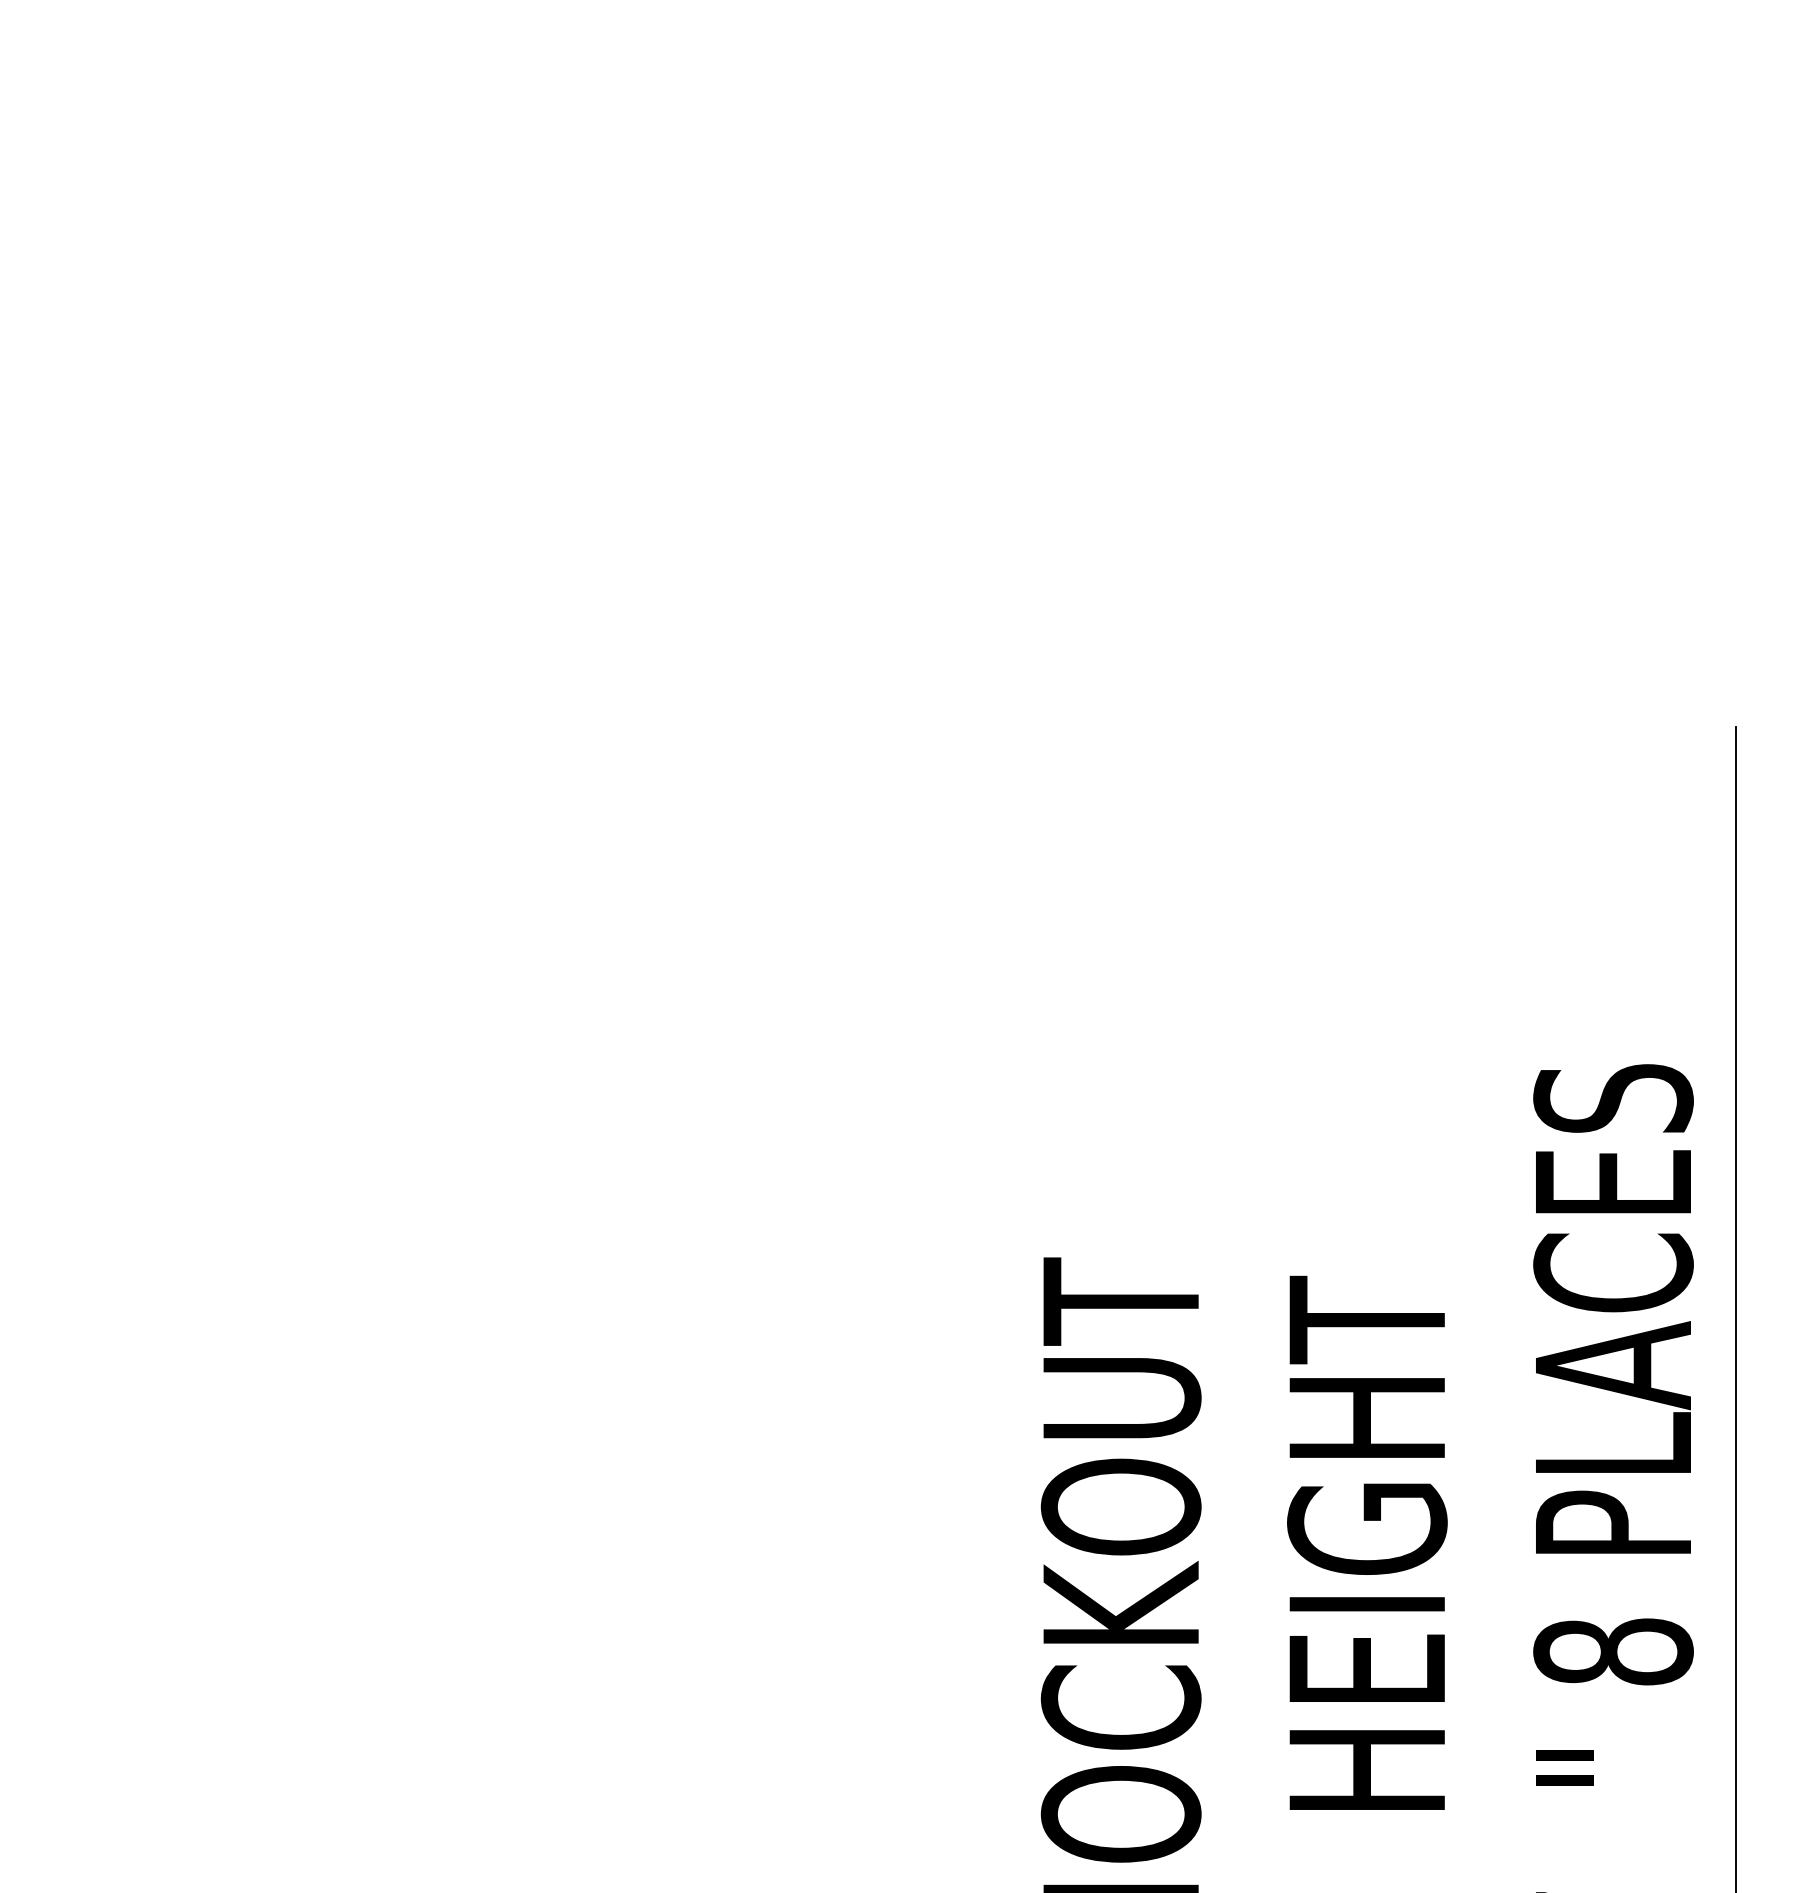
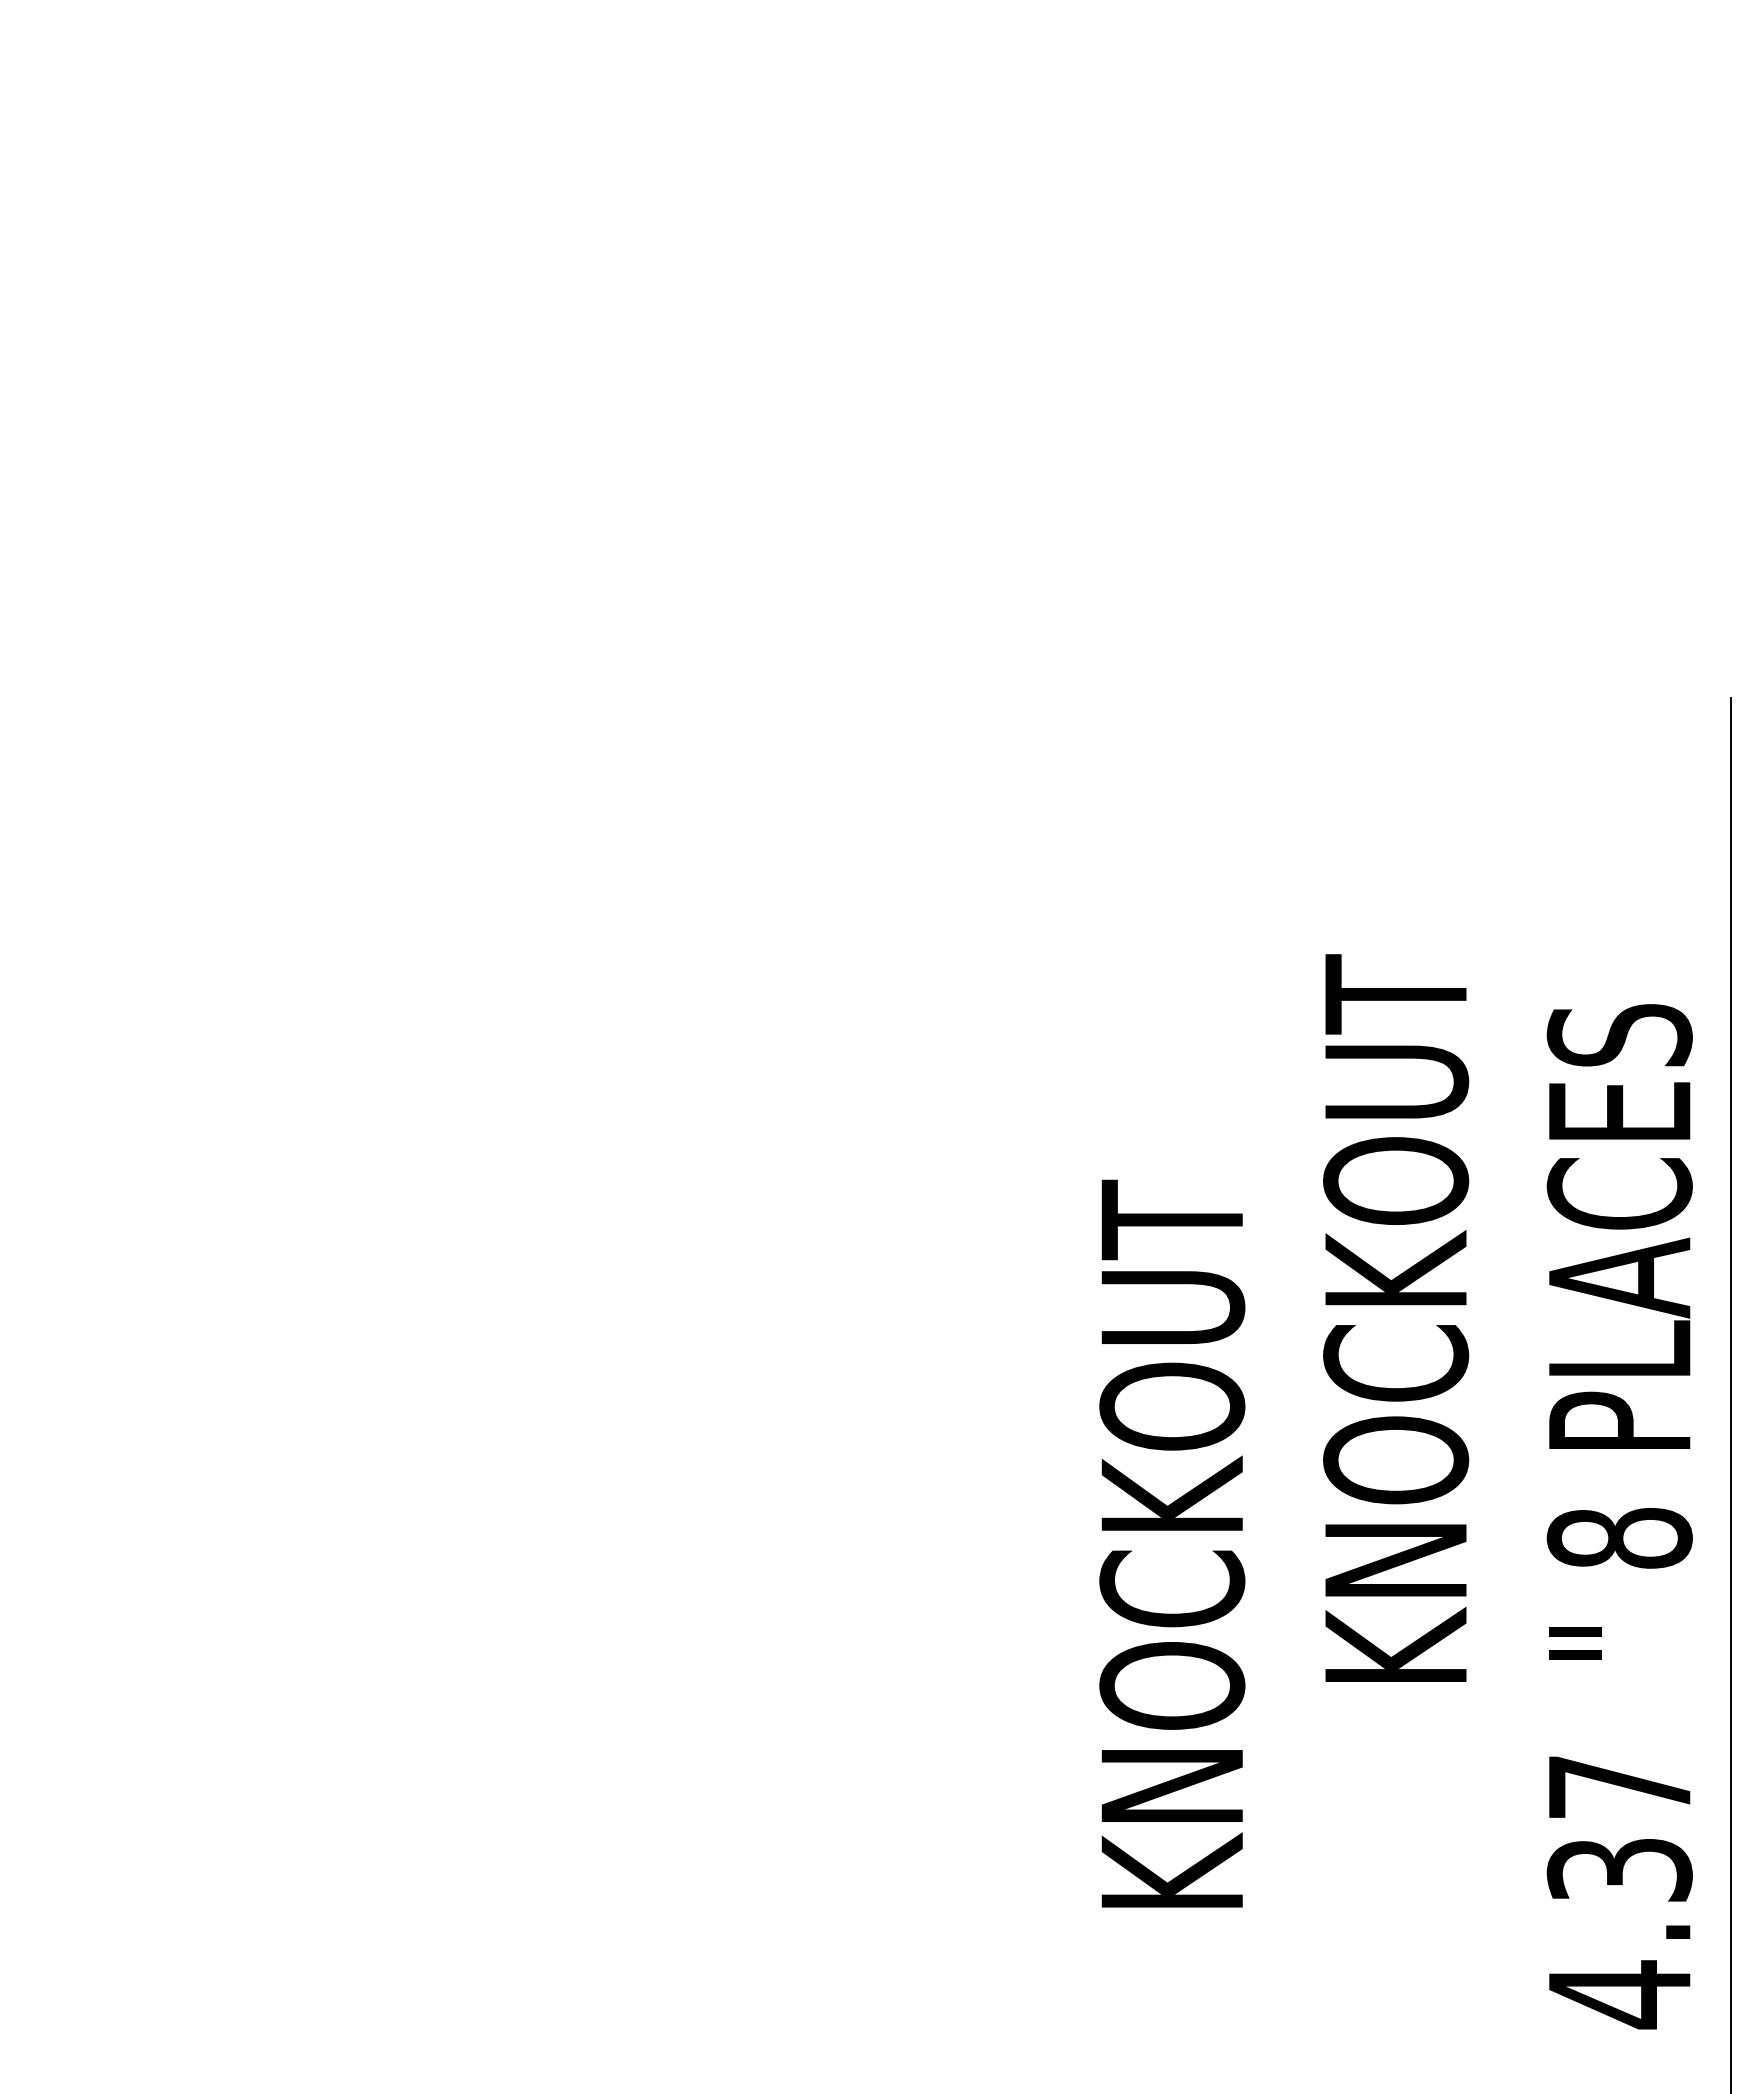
text: (1367, 1402) -> (1396, 1311), HEIGHT -> KNOCKOUT

